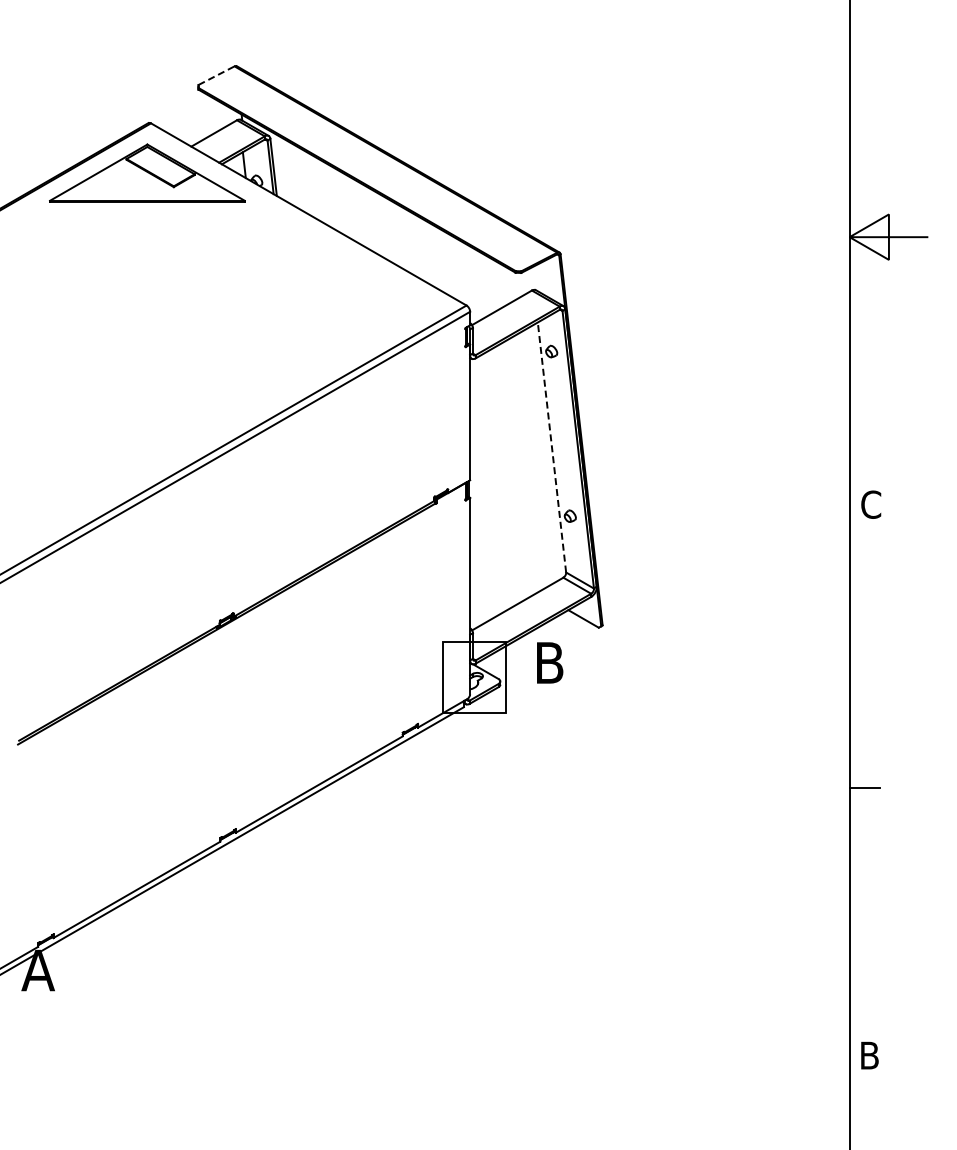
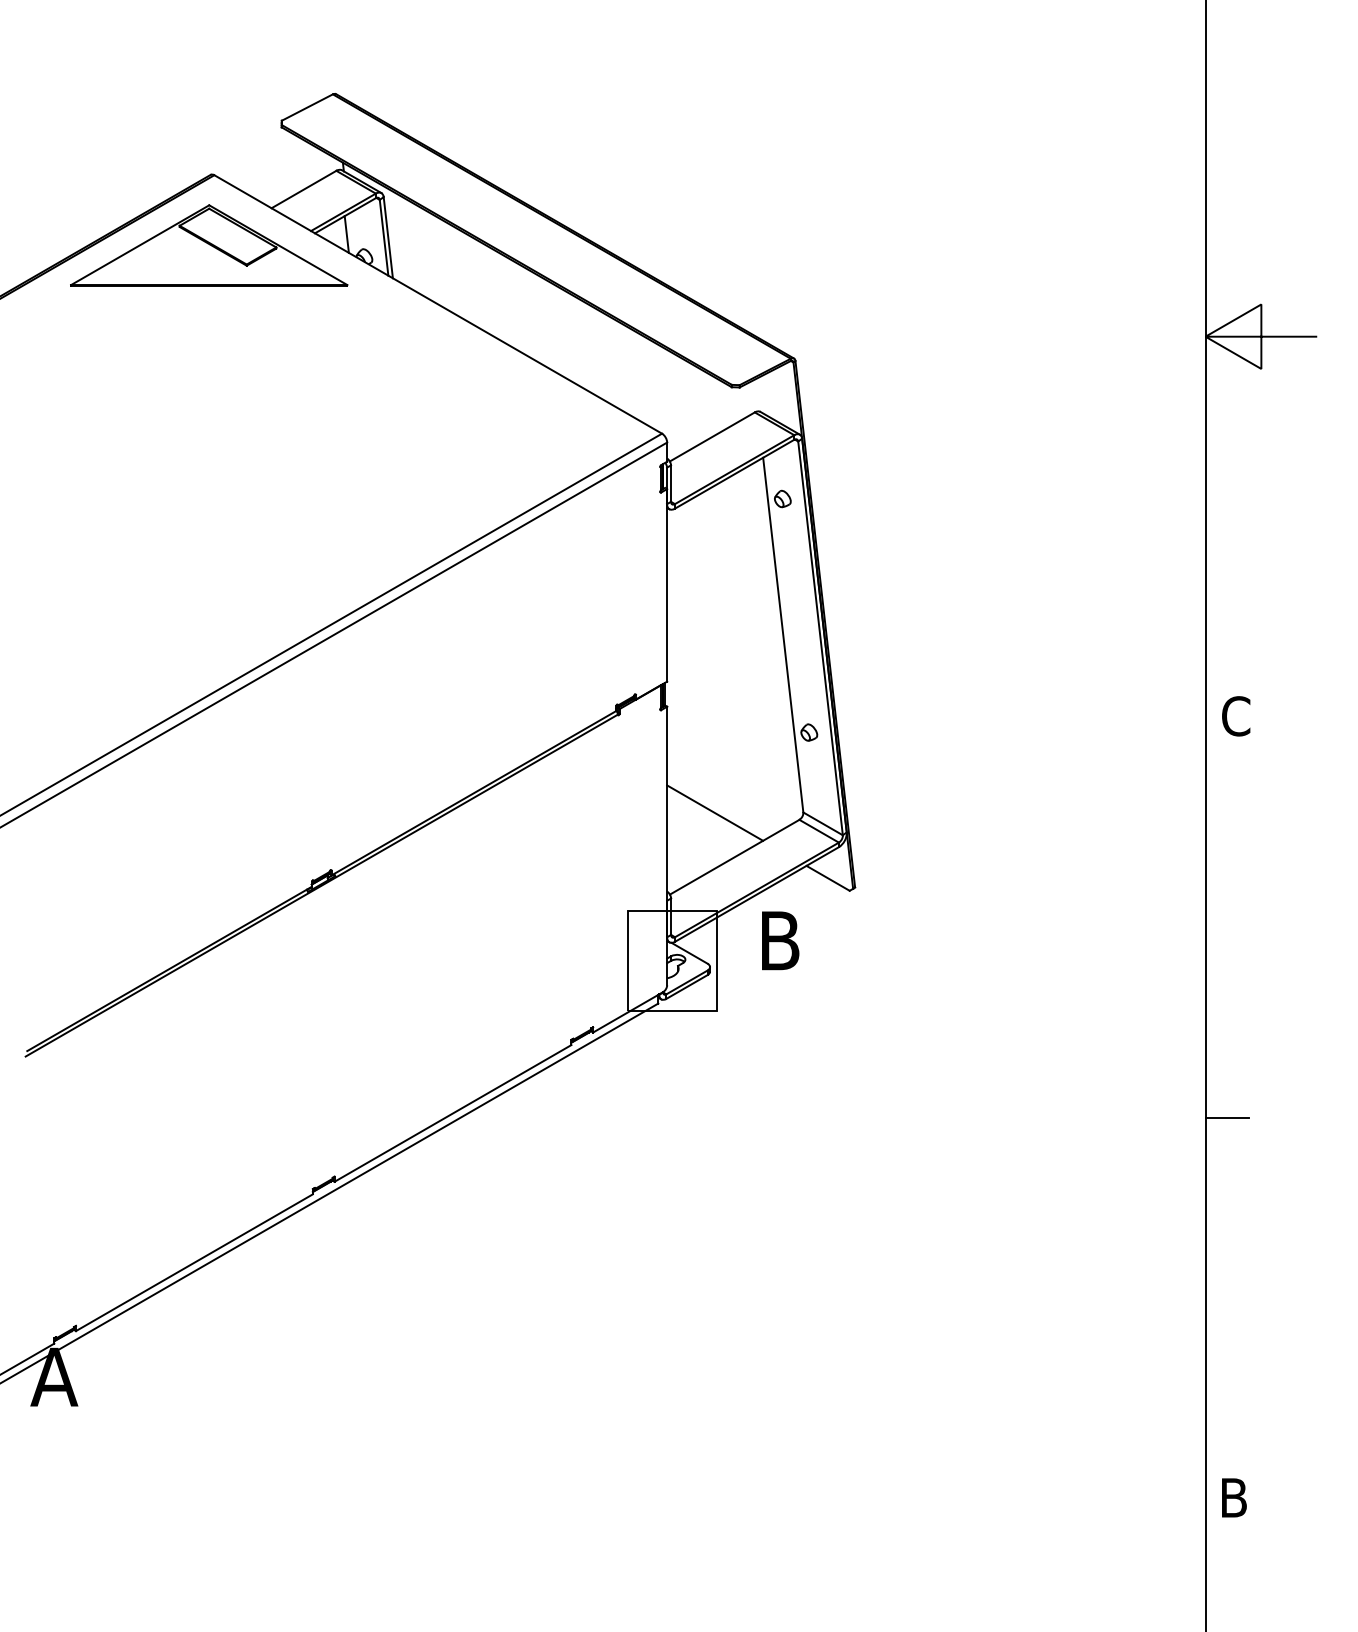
line: (217, 75) -> (308, 107), dashed -> solid
line: (551, 447) -> (782, 635), dashed -> solid
line: (503, 572) -> (714, 812), added

